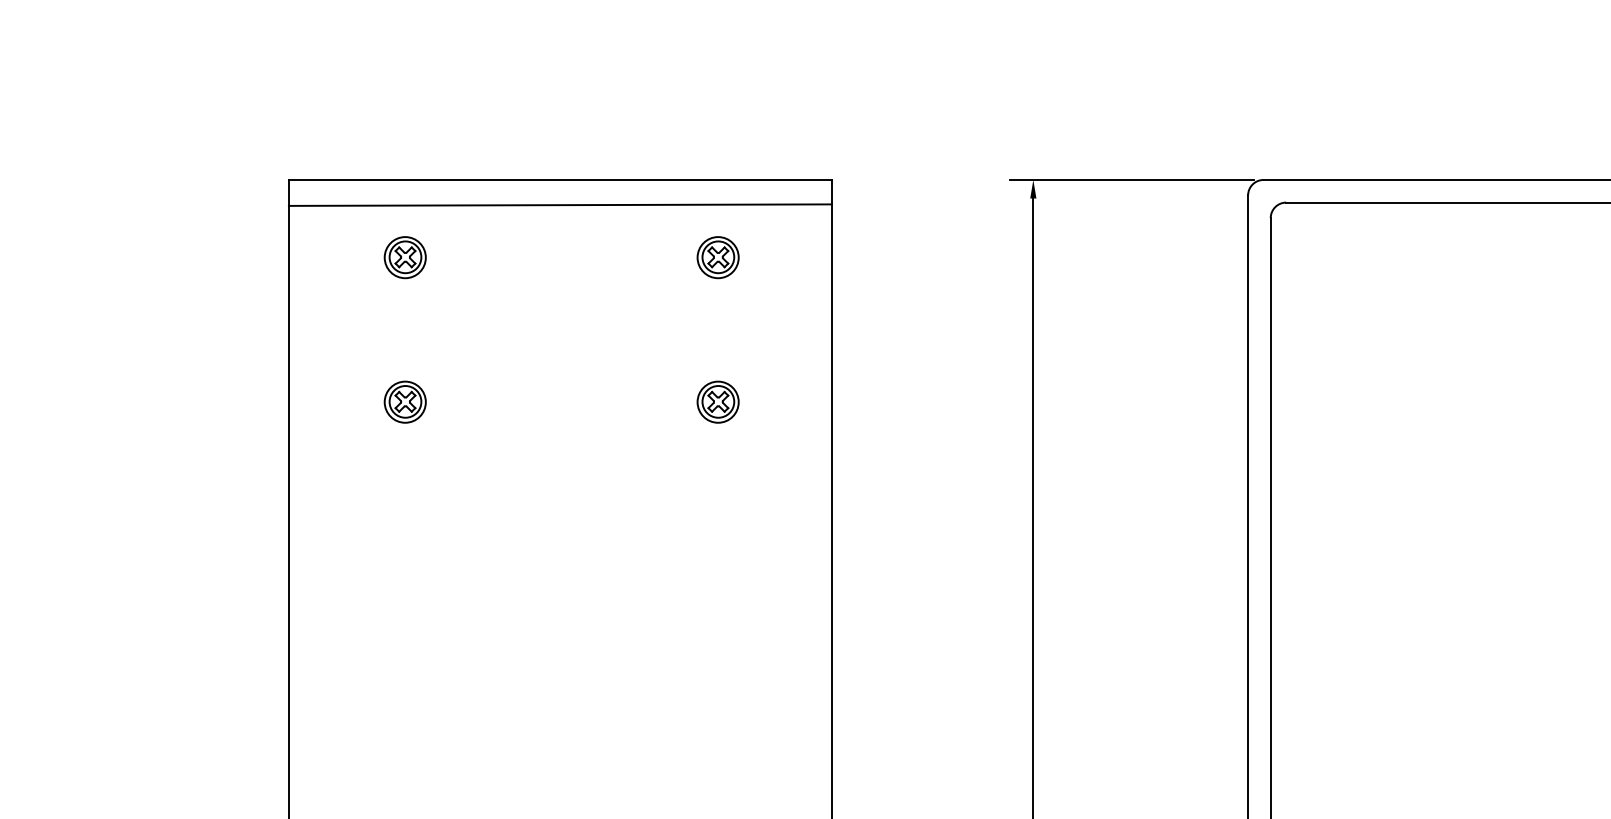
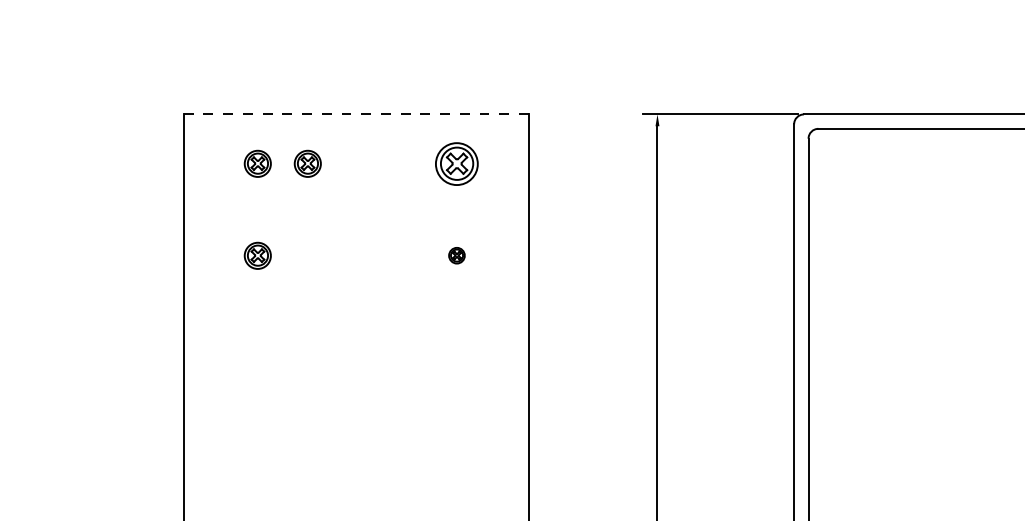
line: (560, 180) -> (356, 114), solid -> dashed
line: (560, 203) -> (356, 129), removed
part: (483, 257) -> (307, 163), added
part: (717, 257) -> (456, 163), size x1.6
part: (717, 401) -> (456, 255), size x0.6

